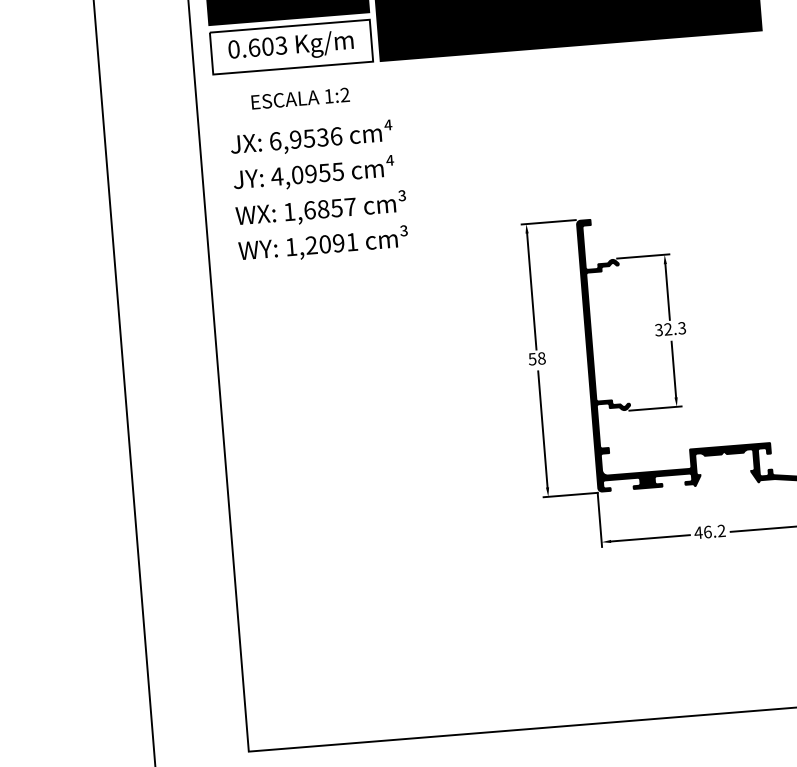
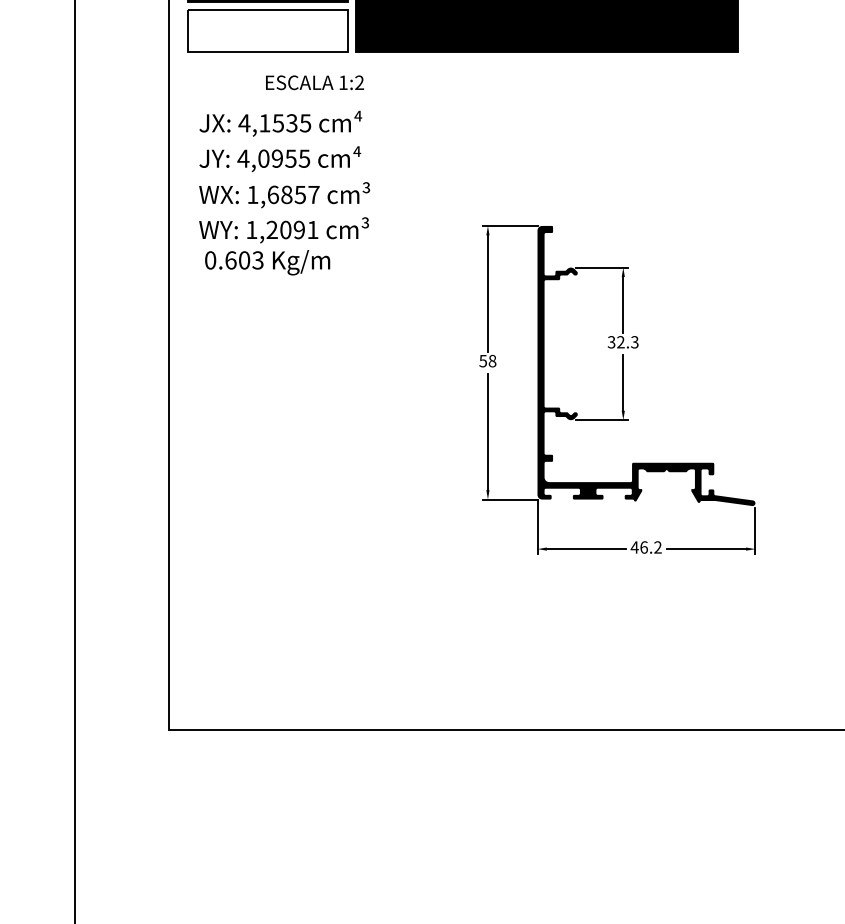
text: (290, 46) -> (267, 262), moved
text: (300, 98) -> (314, 82), moved
text: (305, 139) -> (274, 123), 6,9536 -> 4,1535

